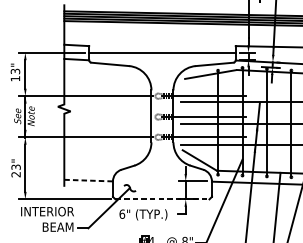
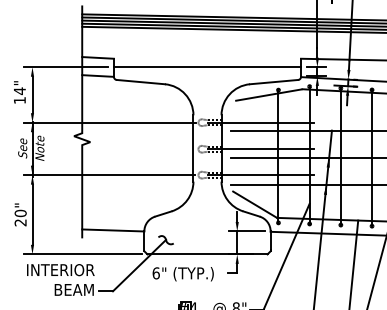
text: (15, 71) -> (19, 91), 13" -> 14"
text: (15, 167) -> (20, 213), 23" -> 20"
line: (88, 180) -> (113, 230), dashed -> solid
line: (162, 199) -> (207, 254), dashed -> solid

